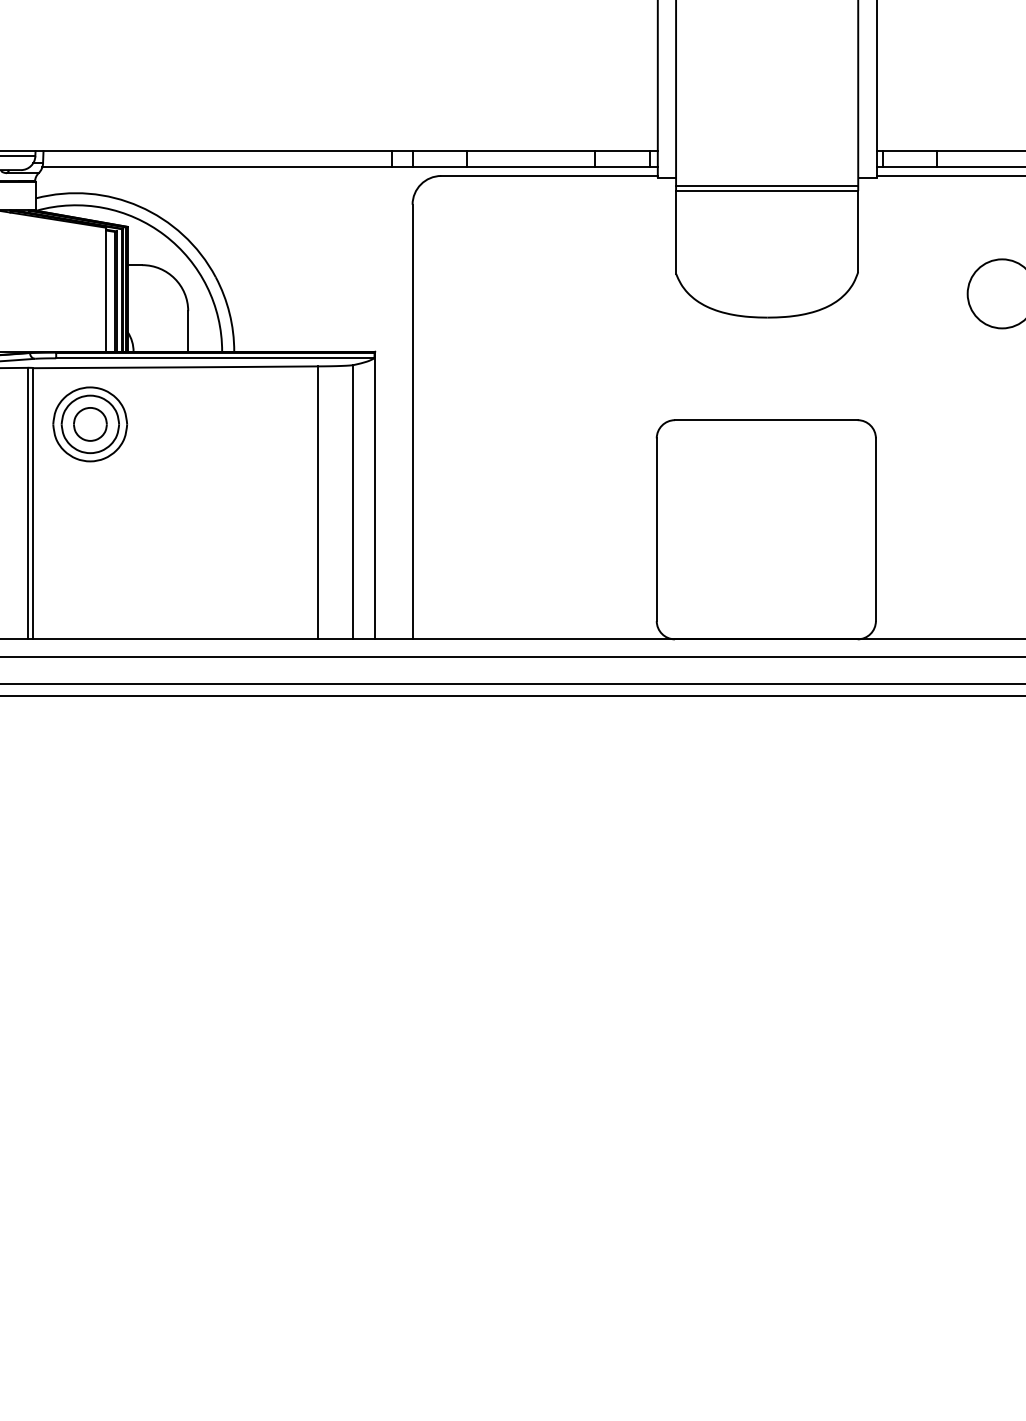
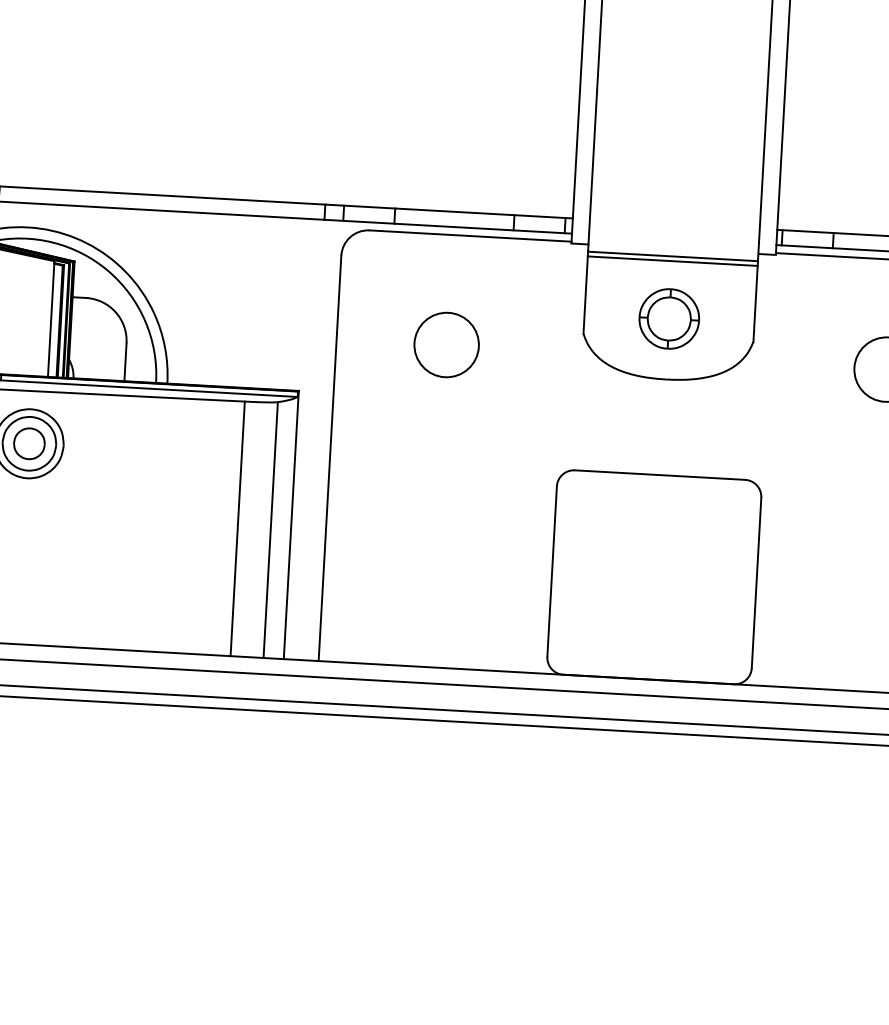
part: (766, 252) -> (668, 318), added
circle: (530, 293) -> (446, 344), added

